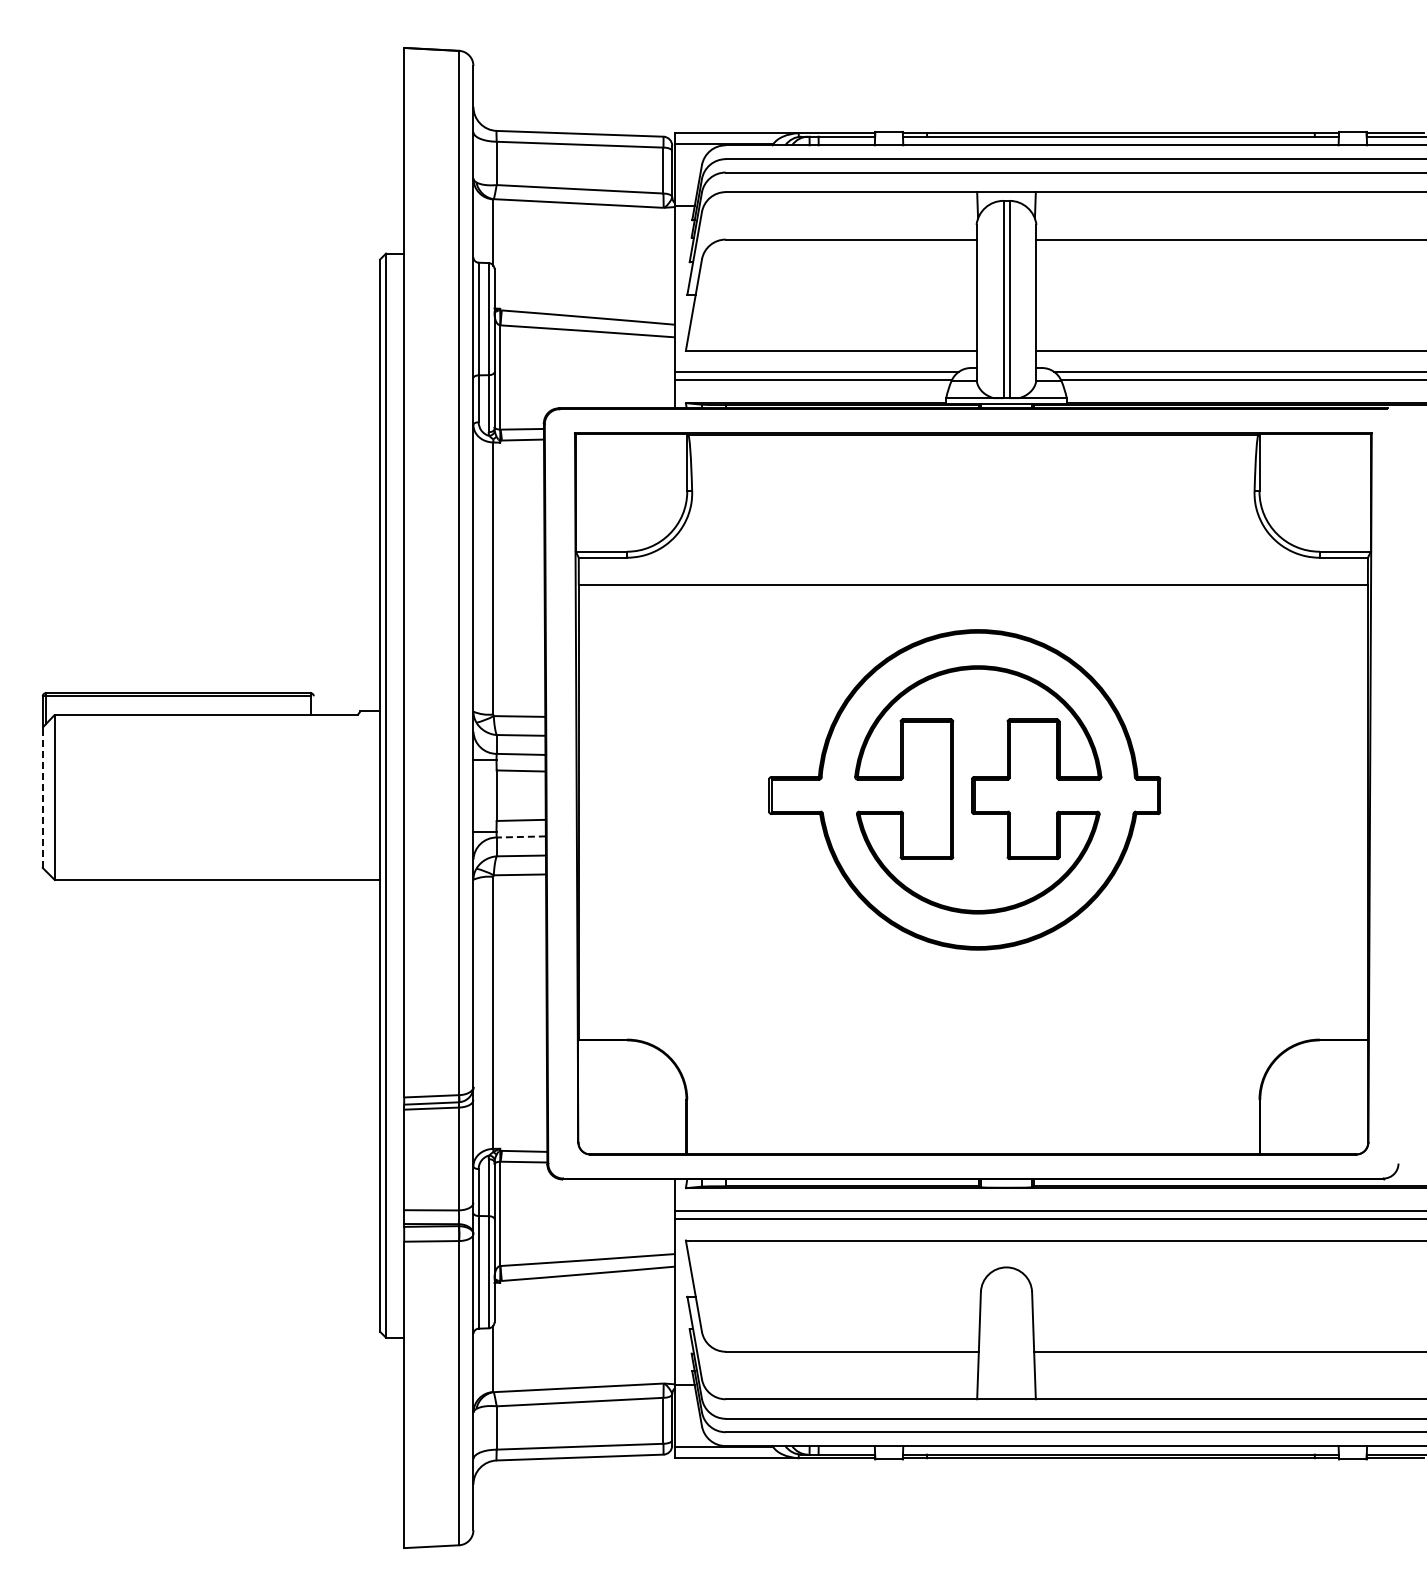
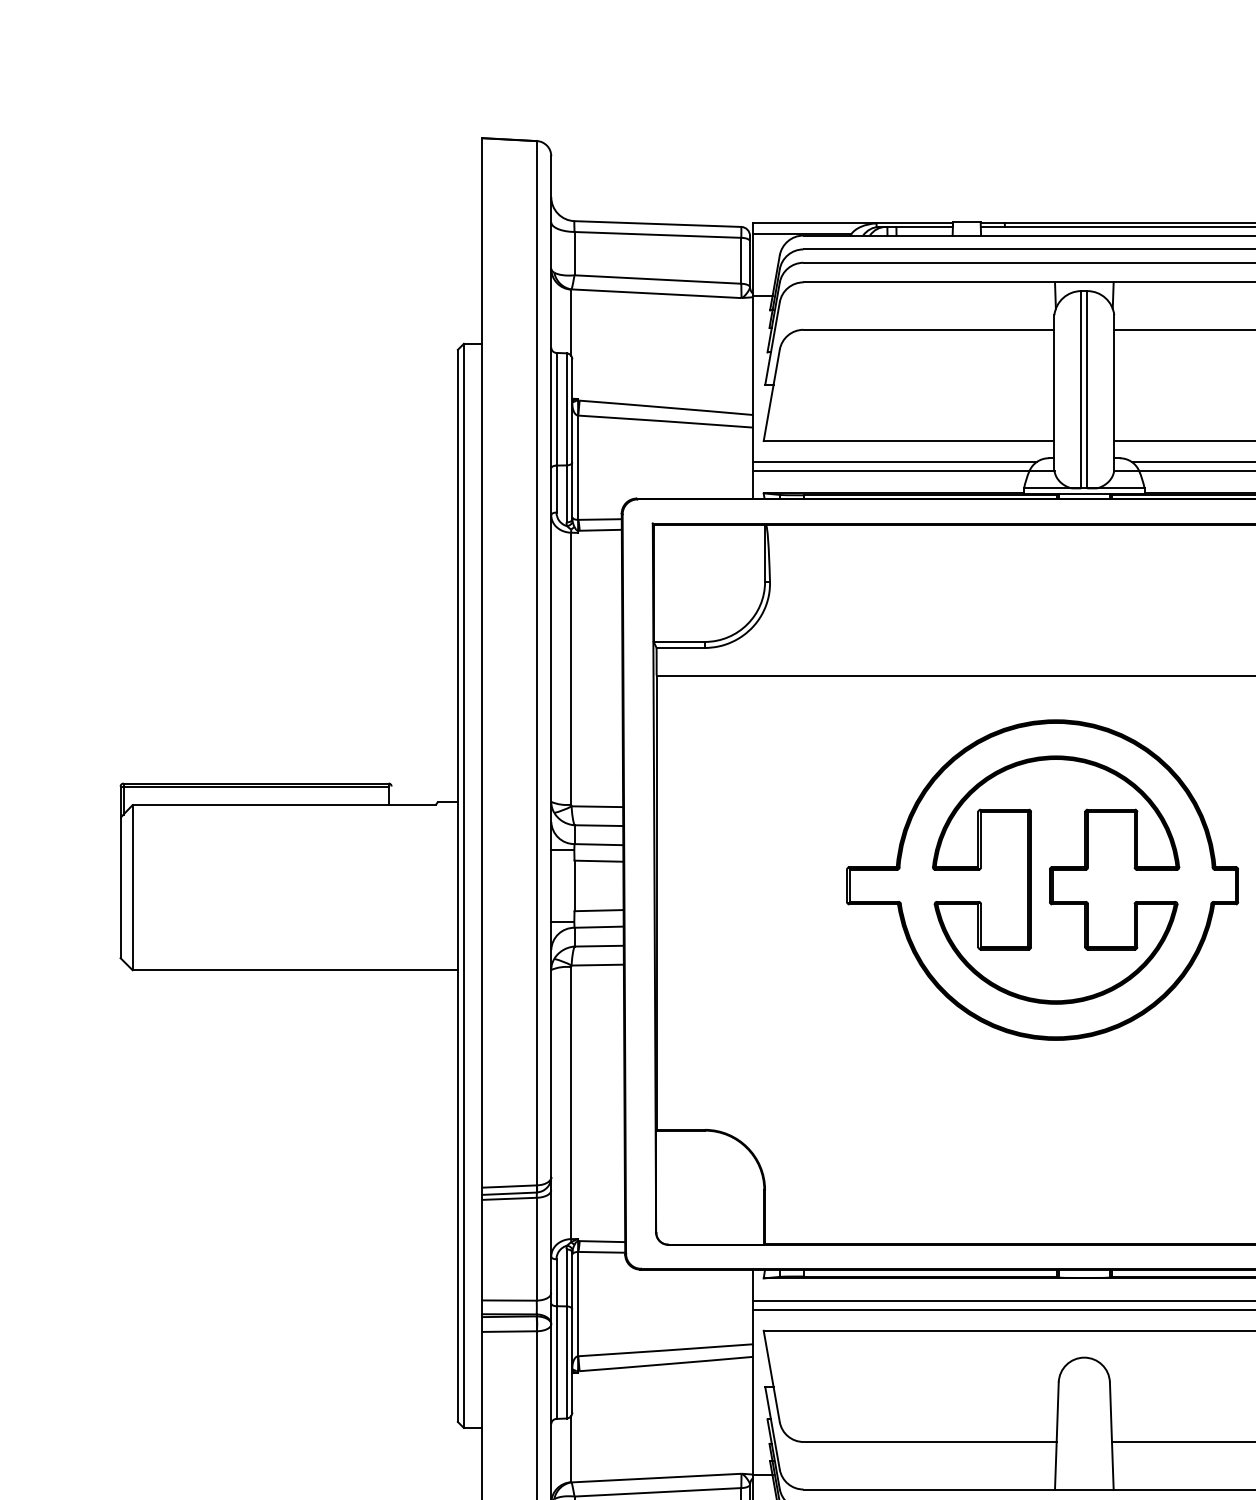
line: (42, 797) -> (120, 887), dashed -> solid
line: (521, 836) -> (599, 926), dashed -> solid

